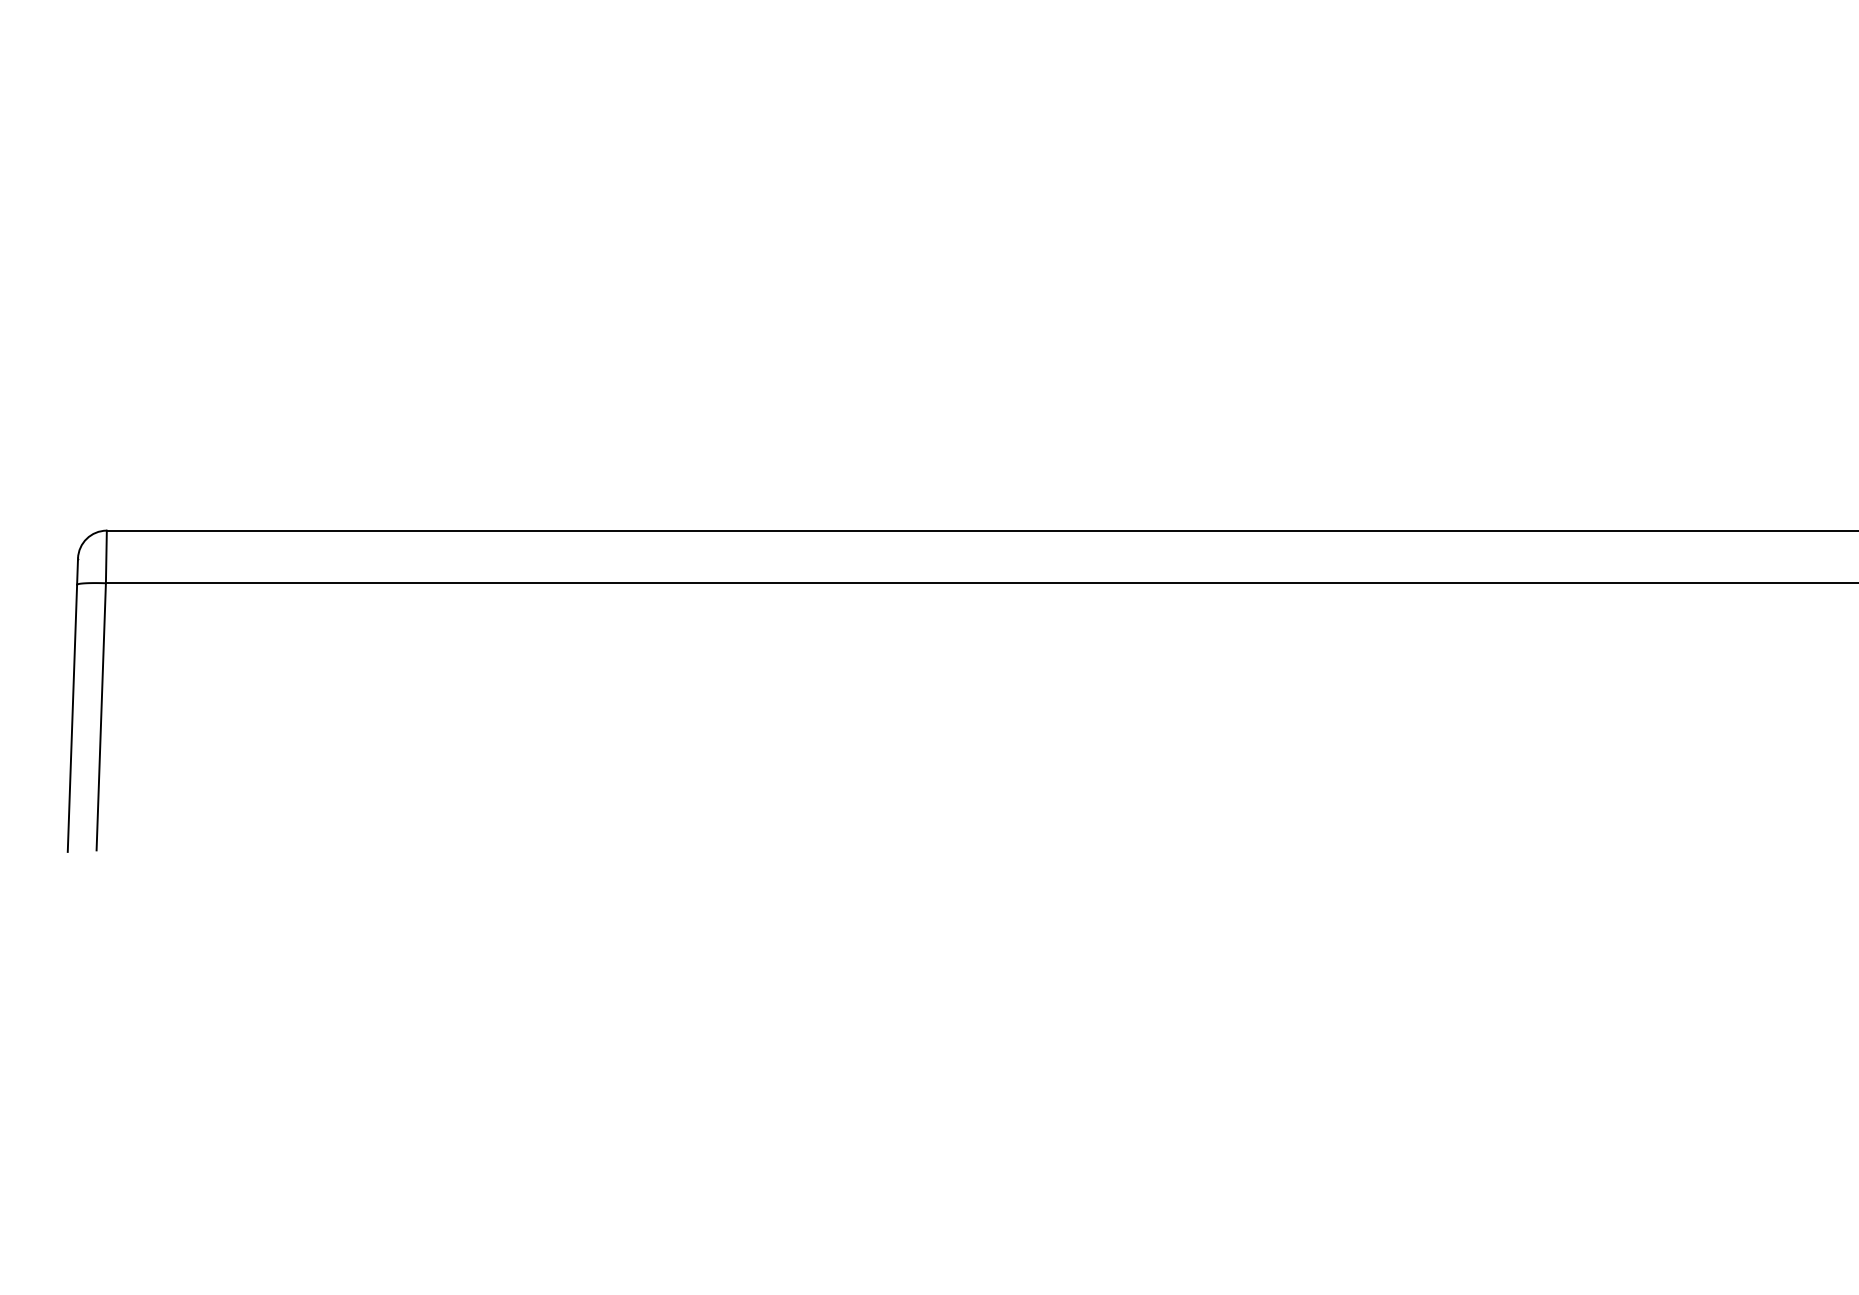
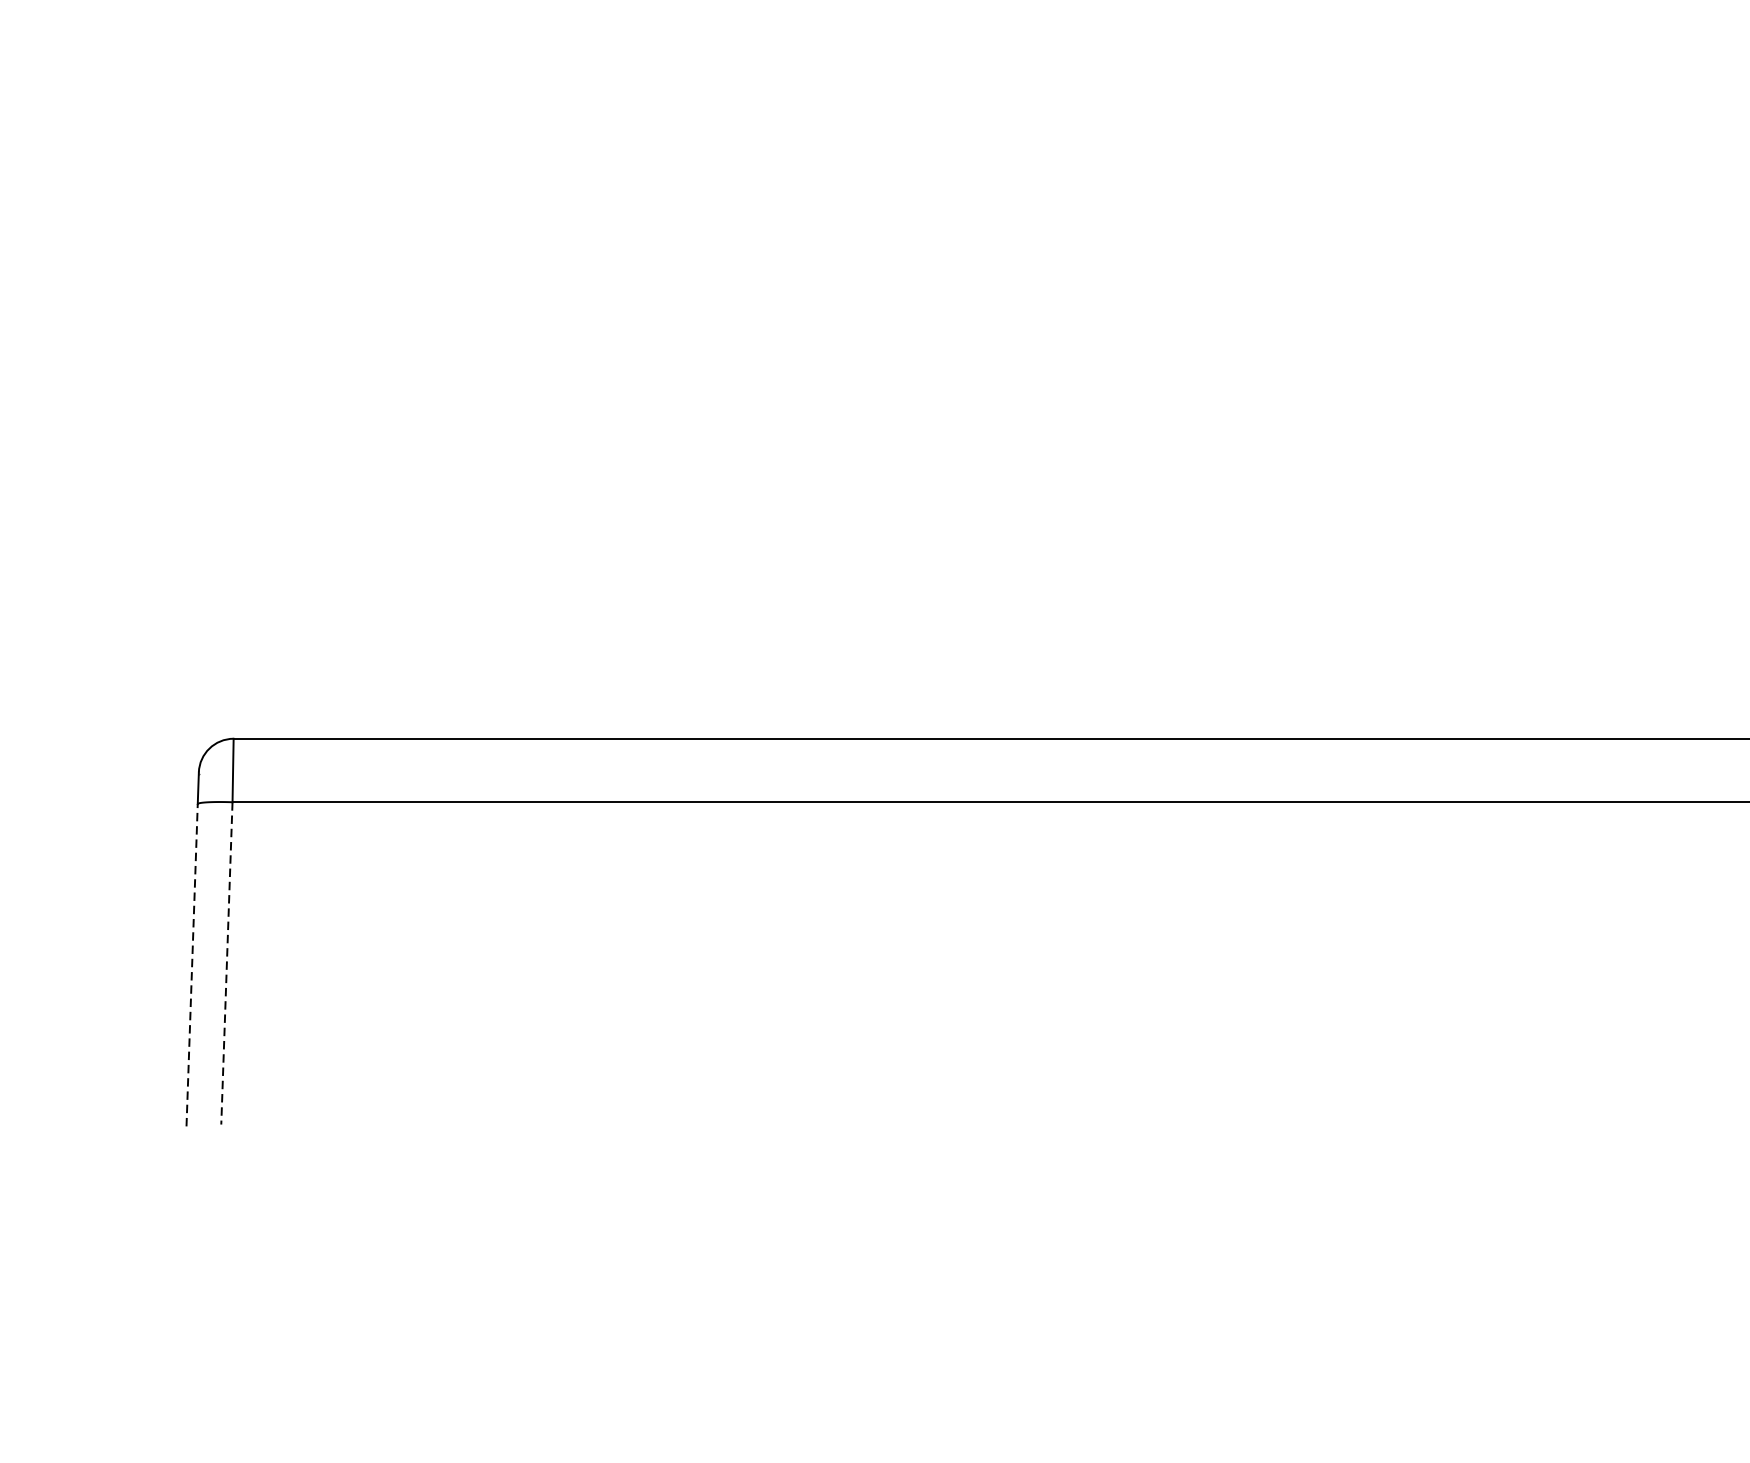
line: (101, 716) -> (227, 963), solid -> dashed
line: (72, 718) -> (192, 965), solid -> dashed

